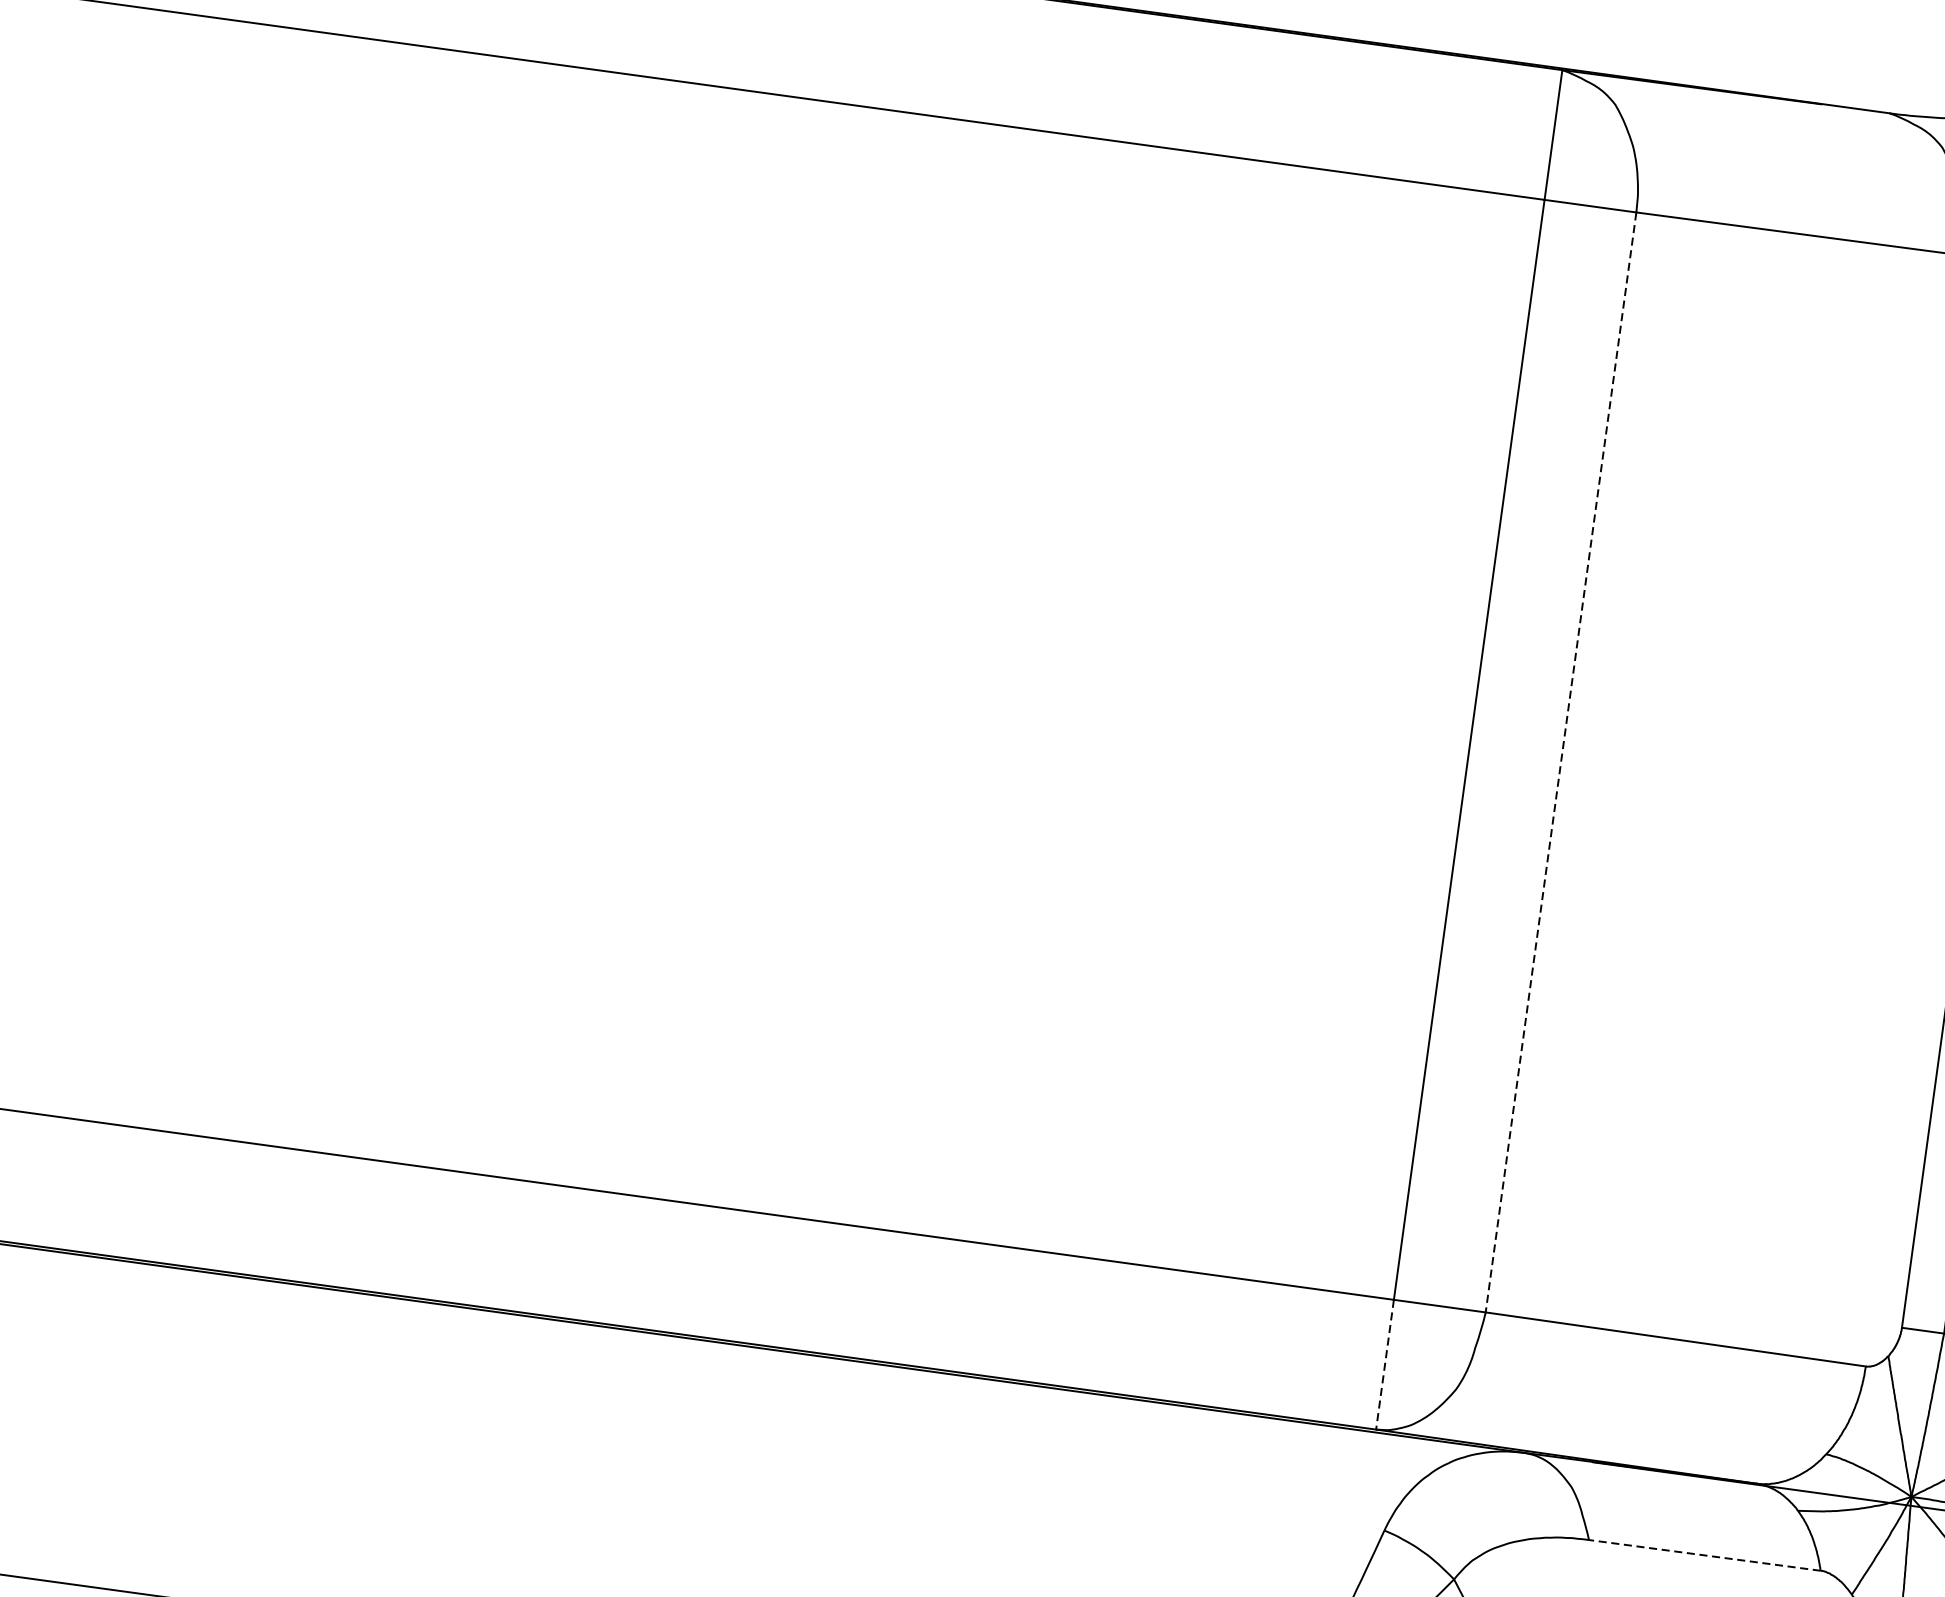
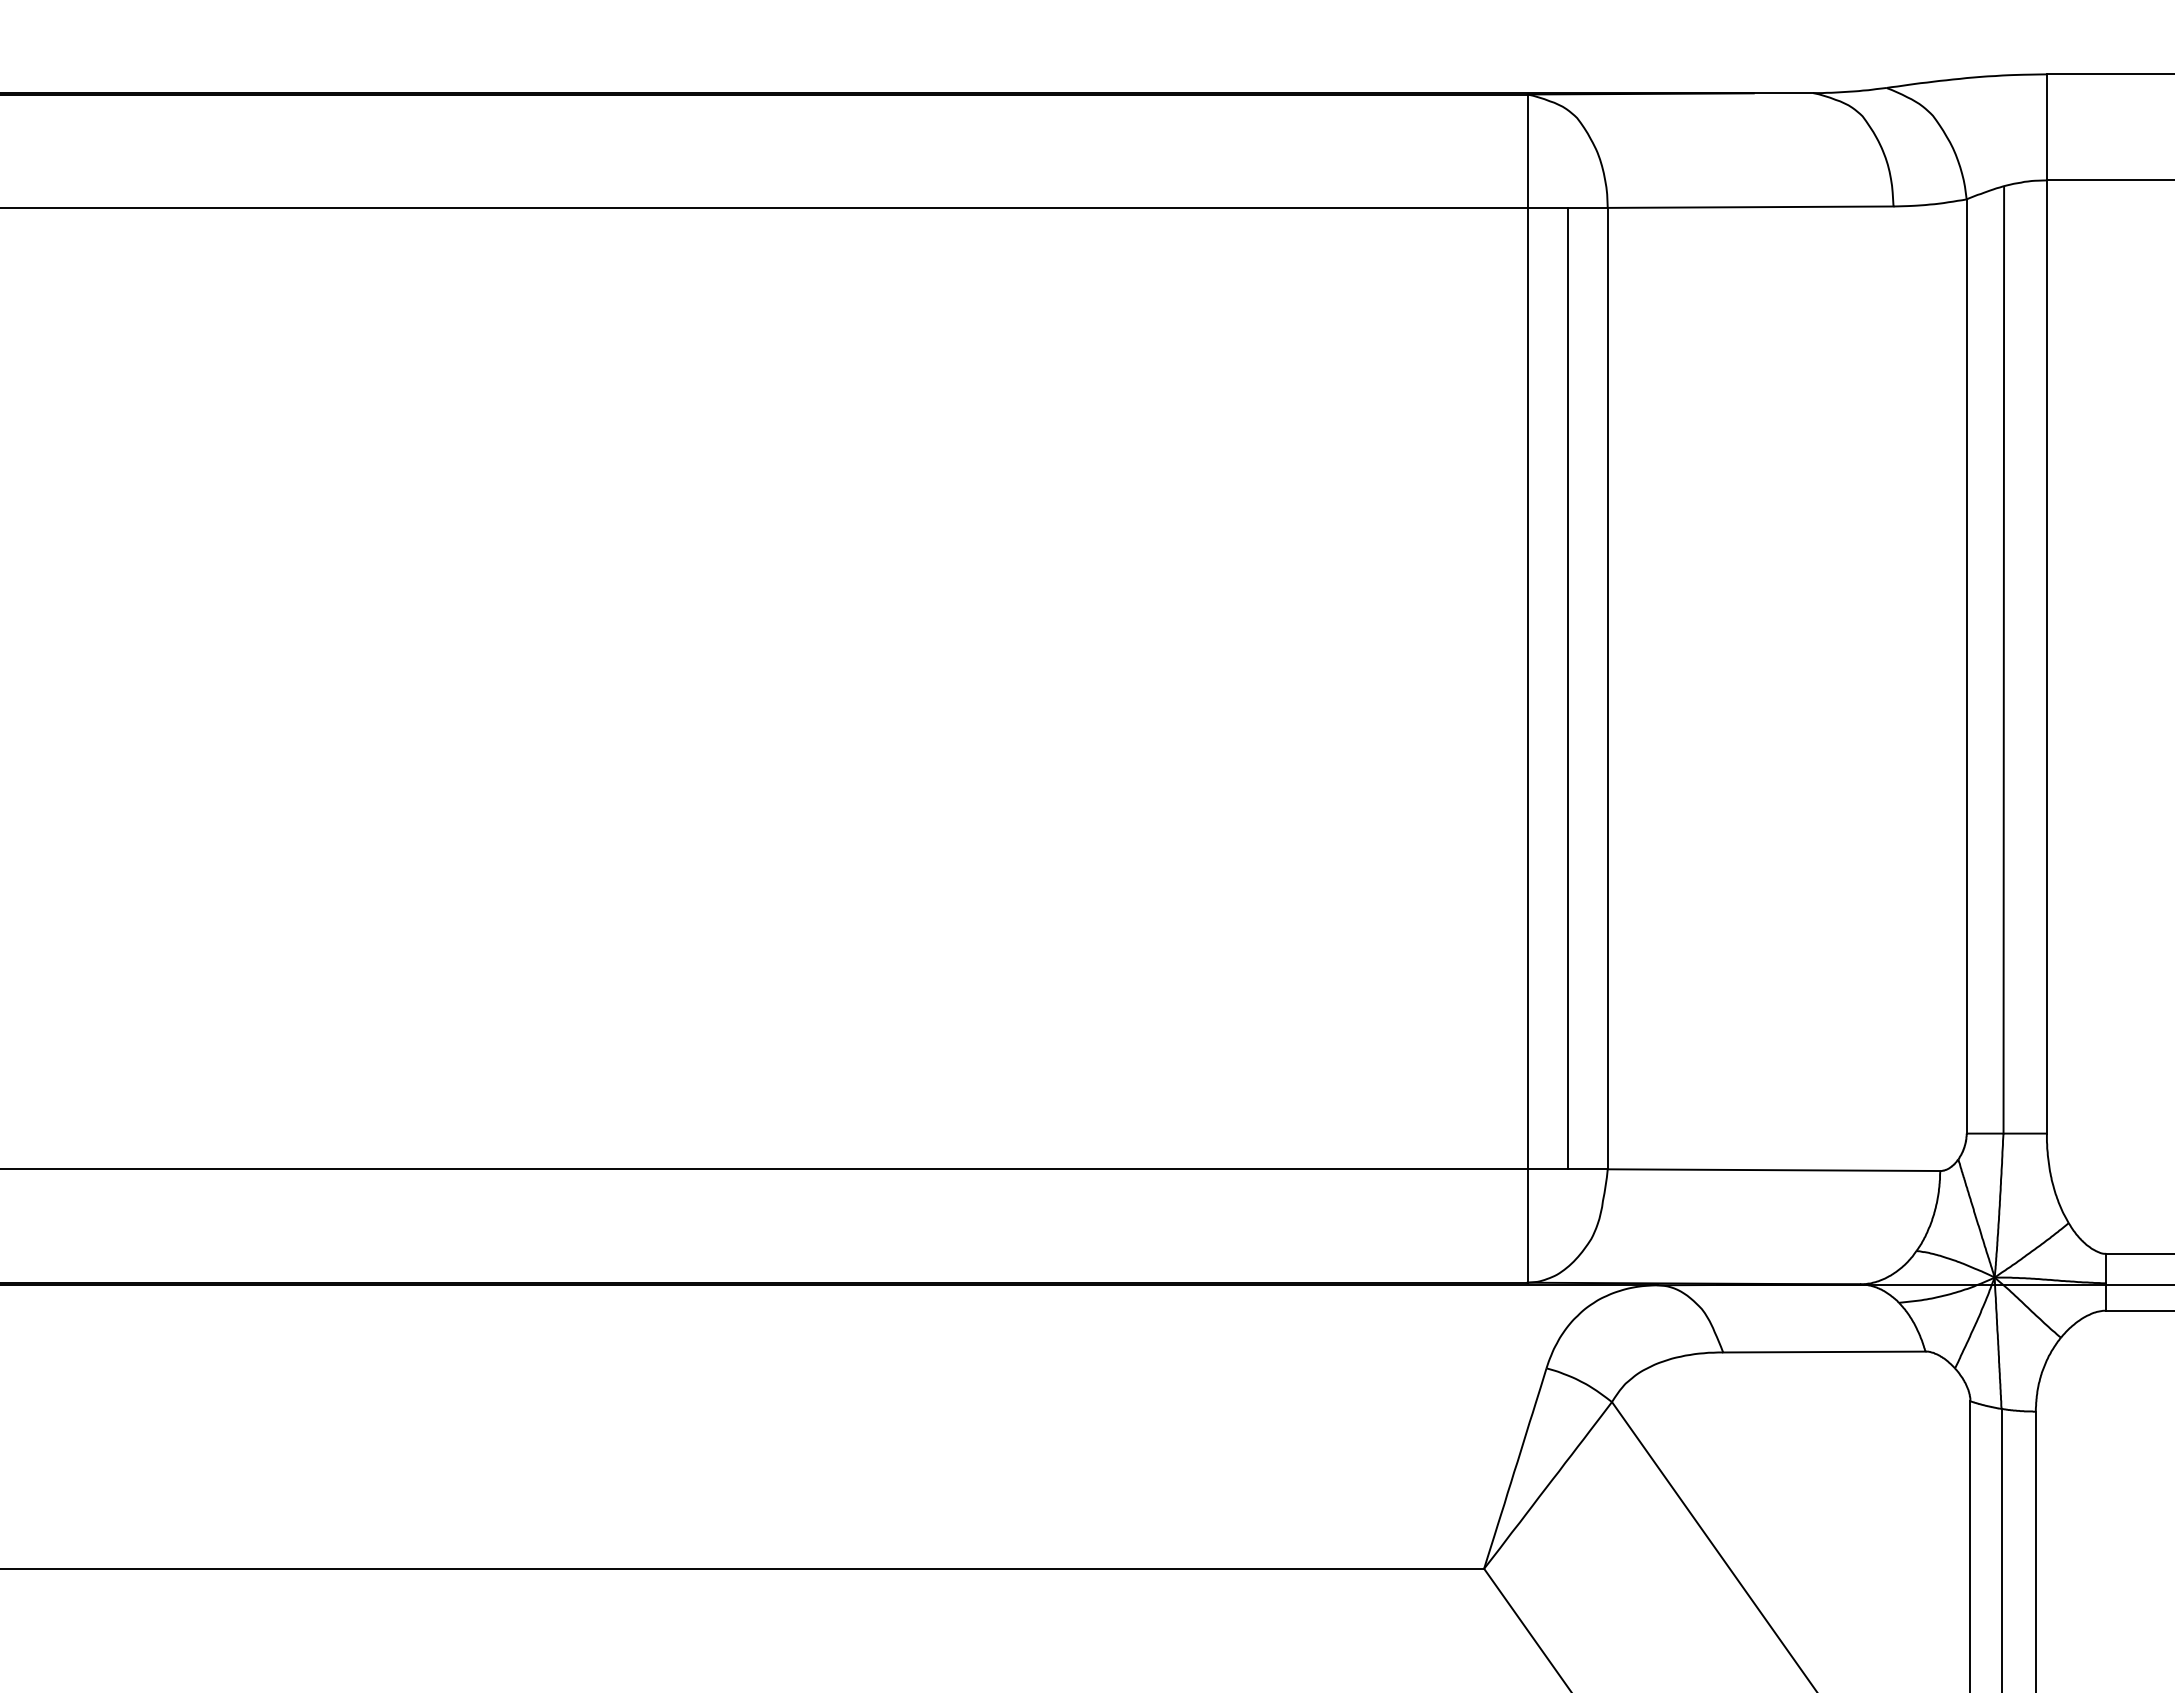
line: (1515, 755) -> (1567, 688), added
line: (1560, 762) -> (1607, 688), dashed -> solid
line: (1384, 1365) -> (1527, 1226), dashed -> solid
line: (1703, 1555) -> (1823, 1352), dashed -> solid

